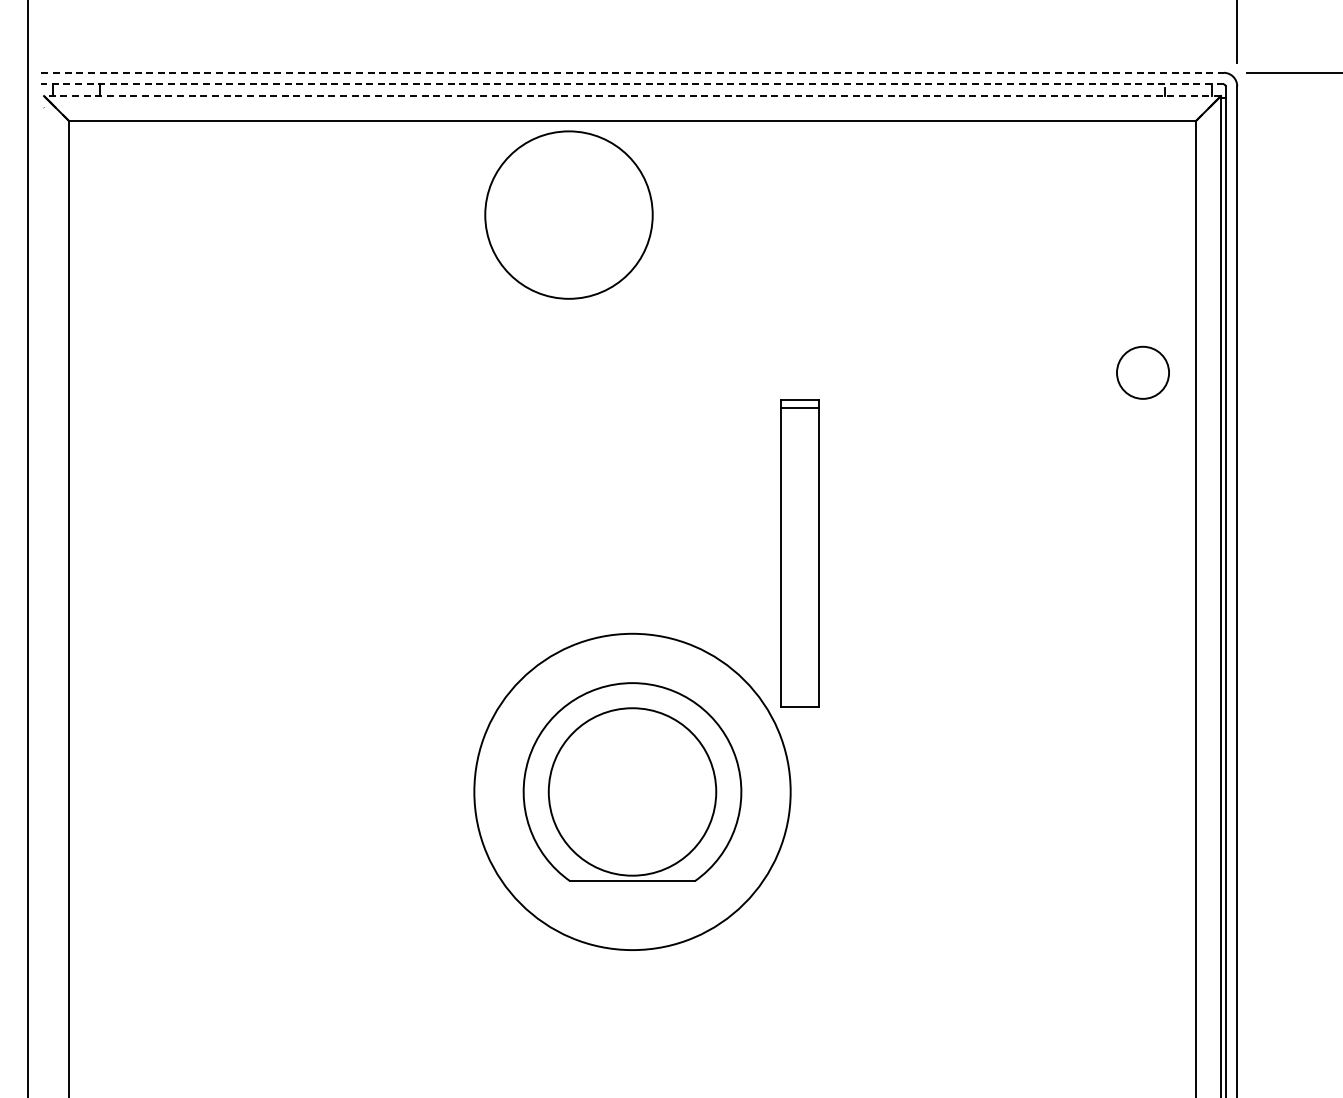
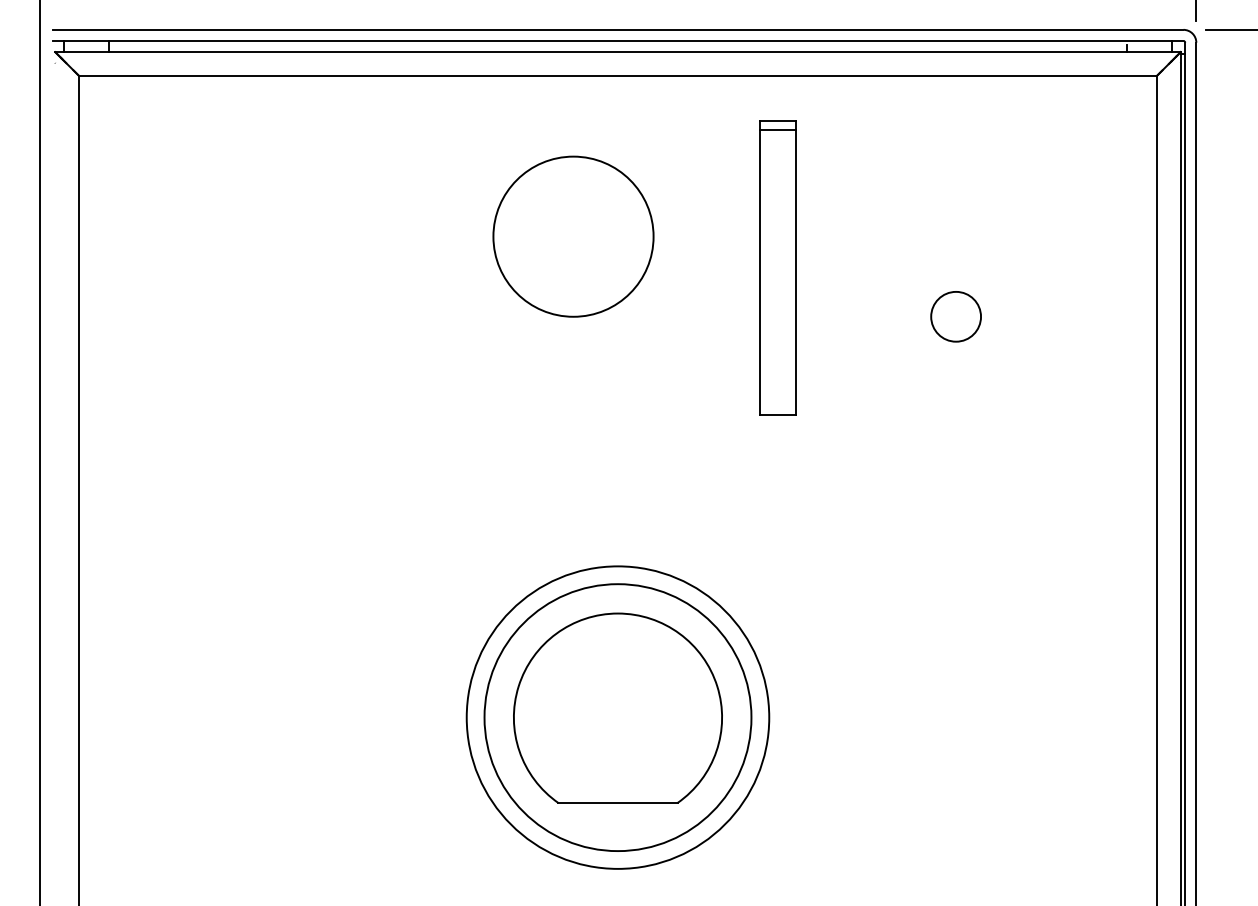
line: (633, 72) -> (618, 29), dashed -> solid
line: (632, 84) -> (617, 41), dashed -> solid
line: (632, 96) -> (617, 52), dashed -> solid
circle: (568, 214) -> (573, 236), moved
circle: (1142, 372) -> (955, 316), moved
part: (799, 553) -> (777, 268), moved
circle: (632, 791) -> (617, 717), size x1.67

